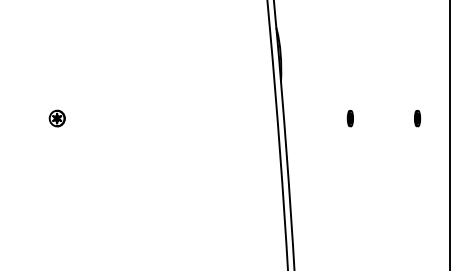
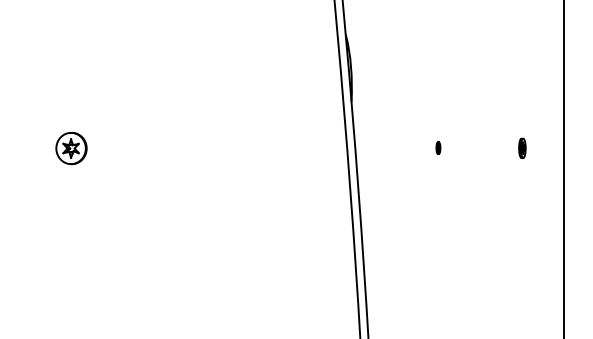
part: (57, 117) -> (71, 147), size x1.6
part: (350, 117) -> (438, 147), size x0.6

